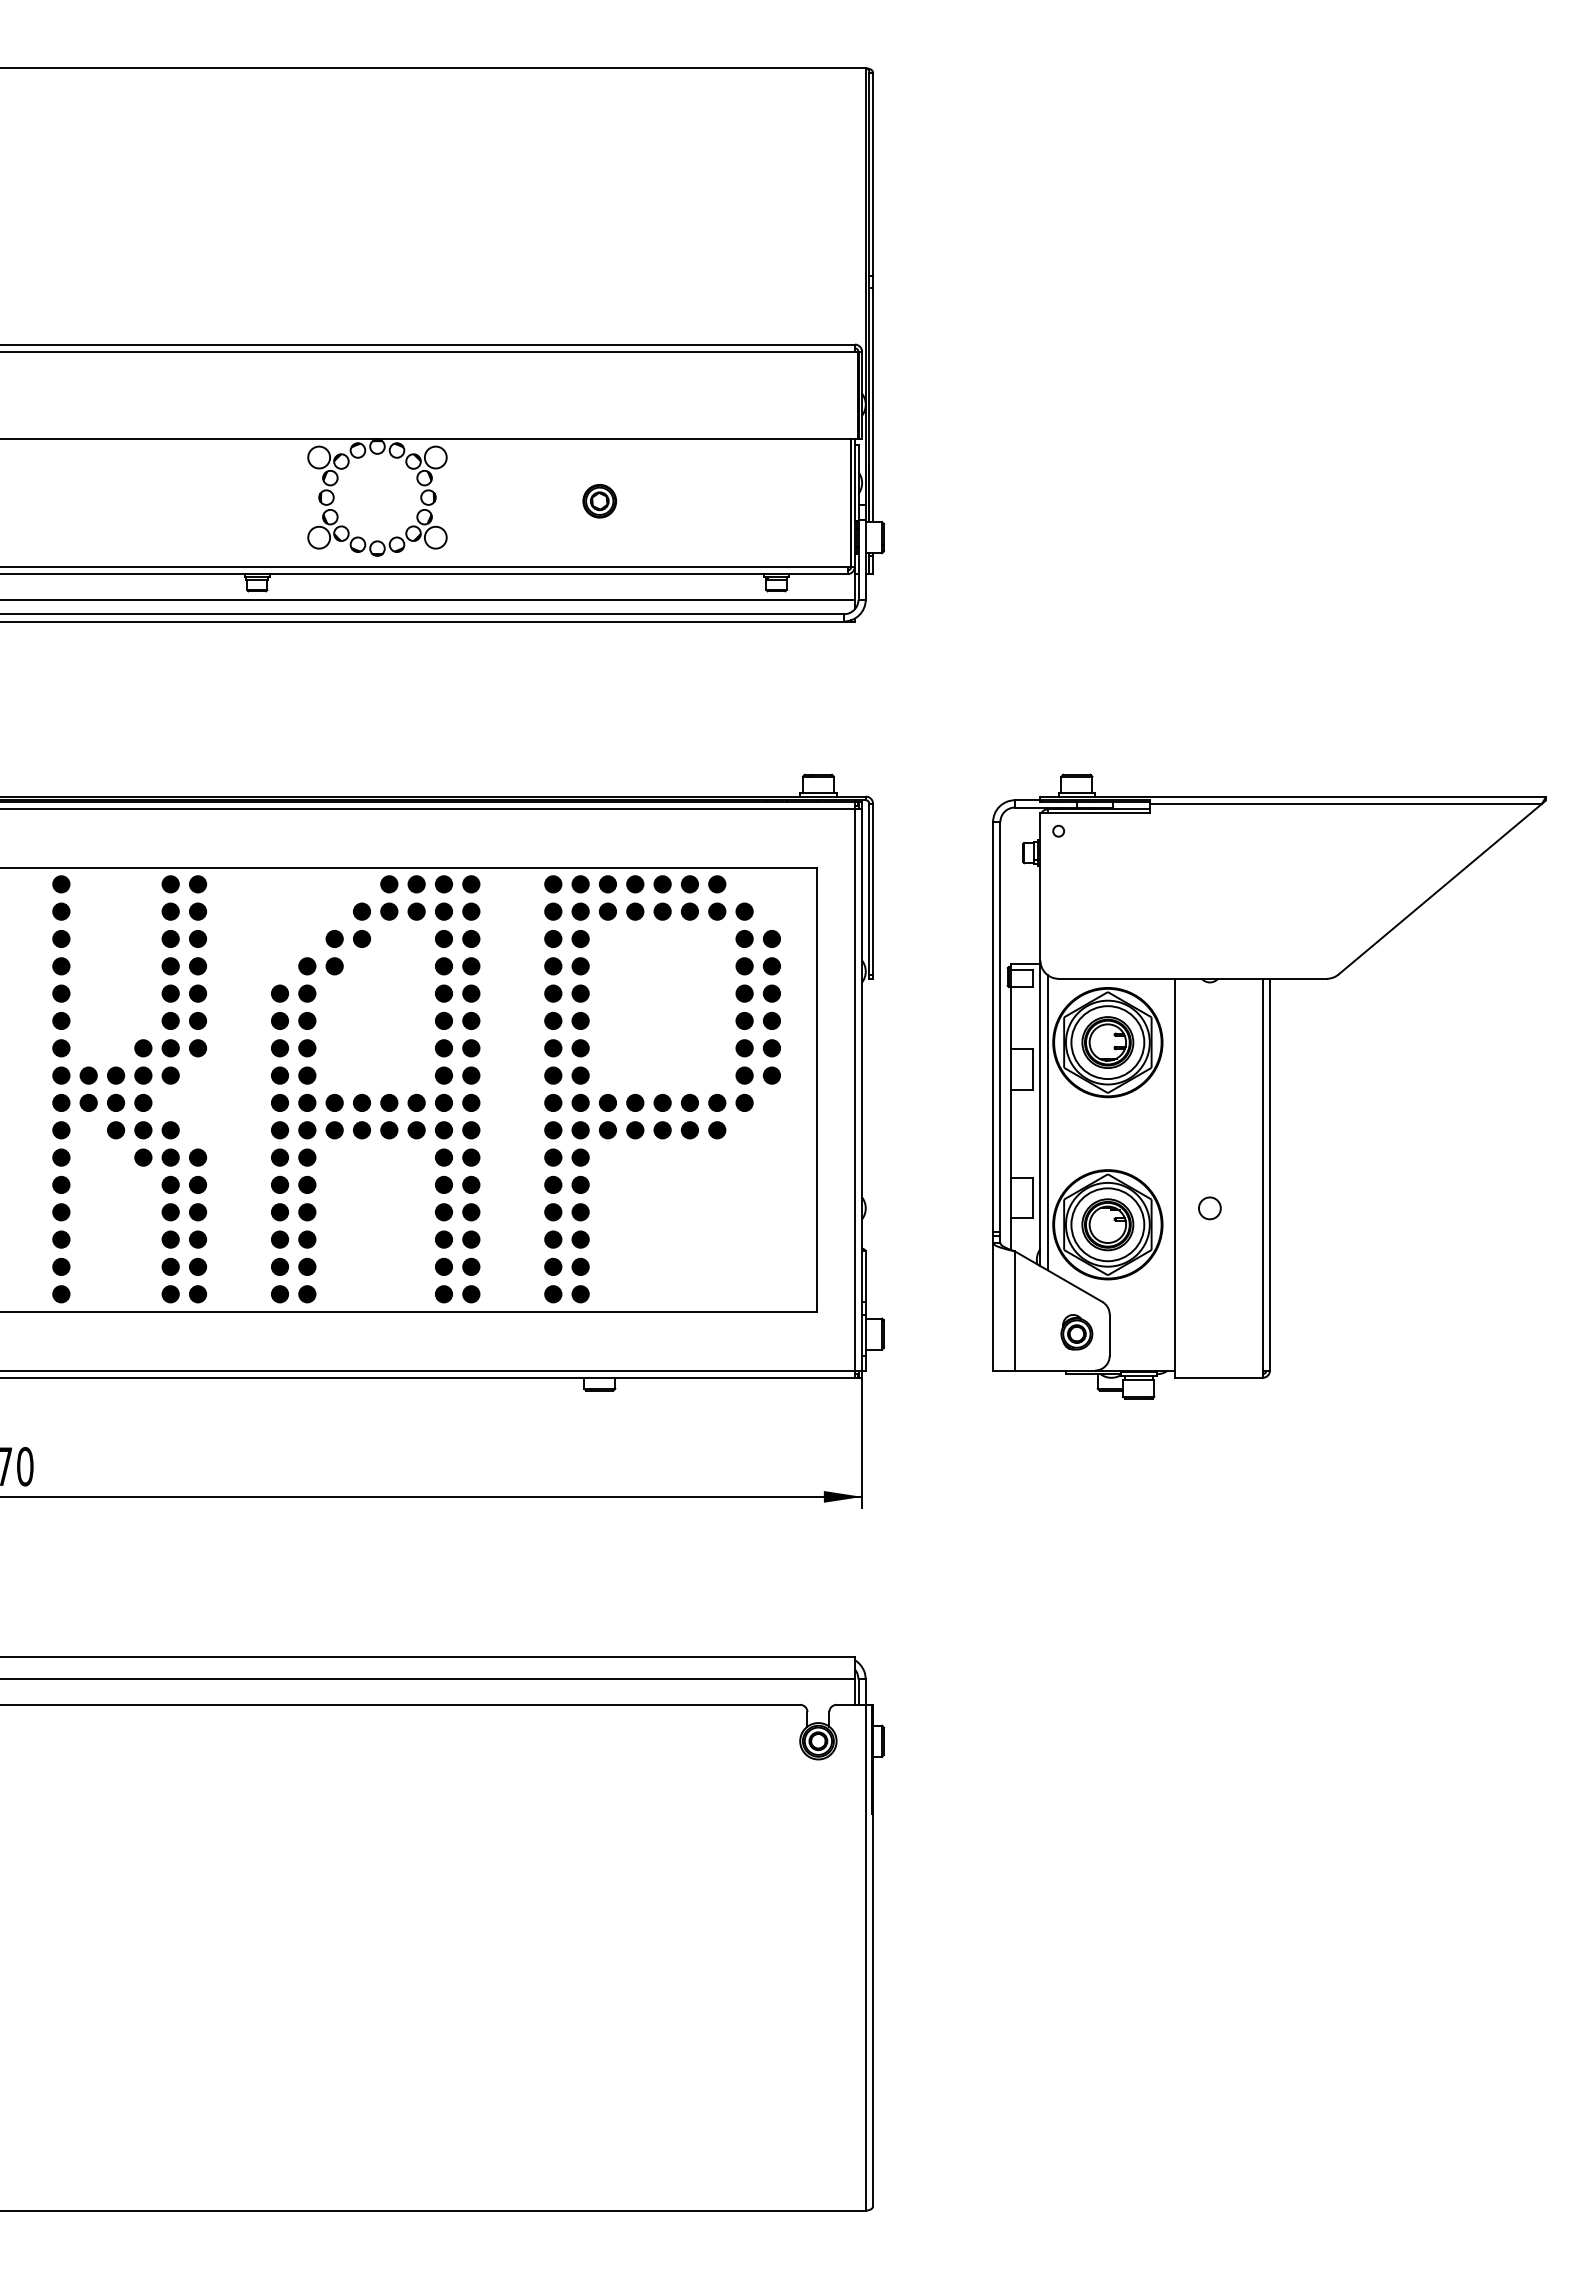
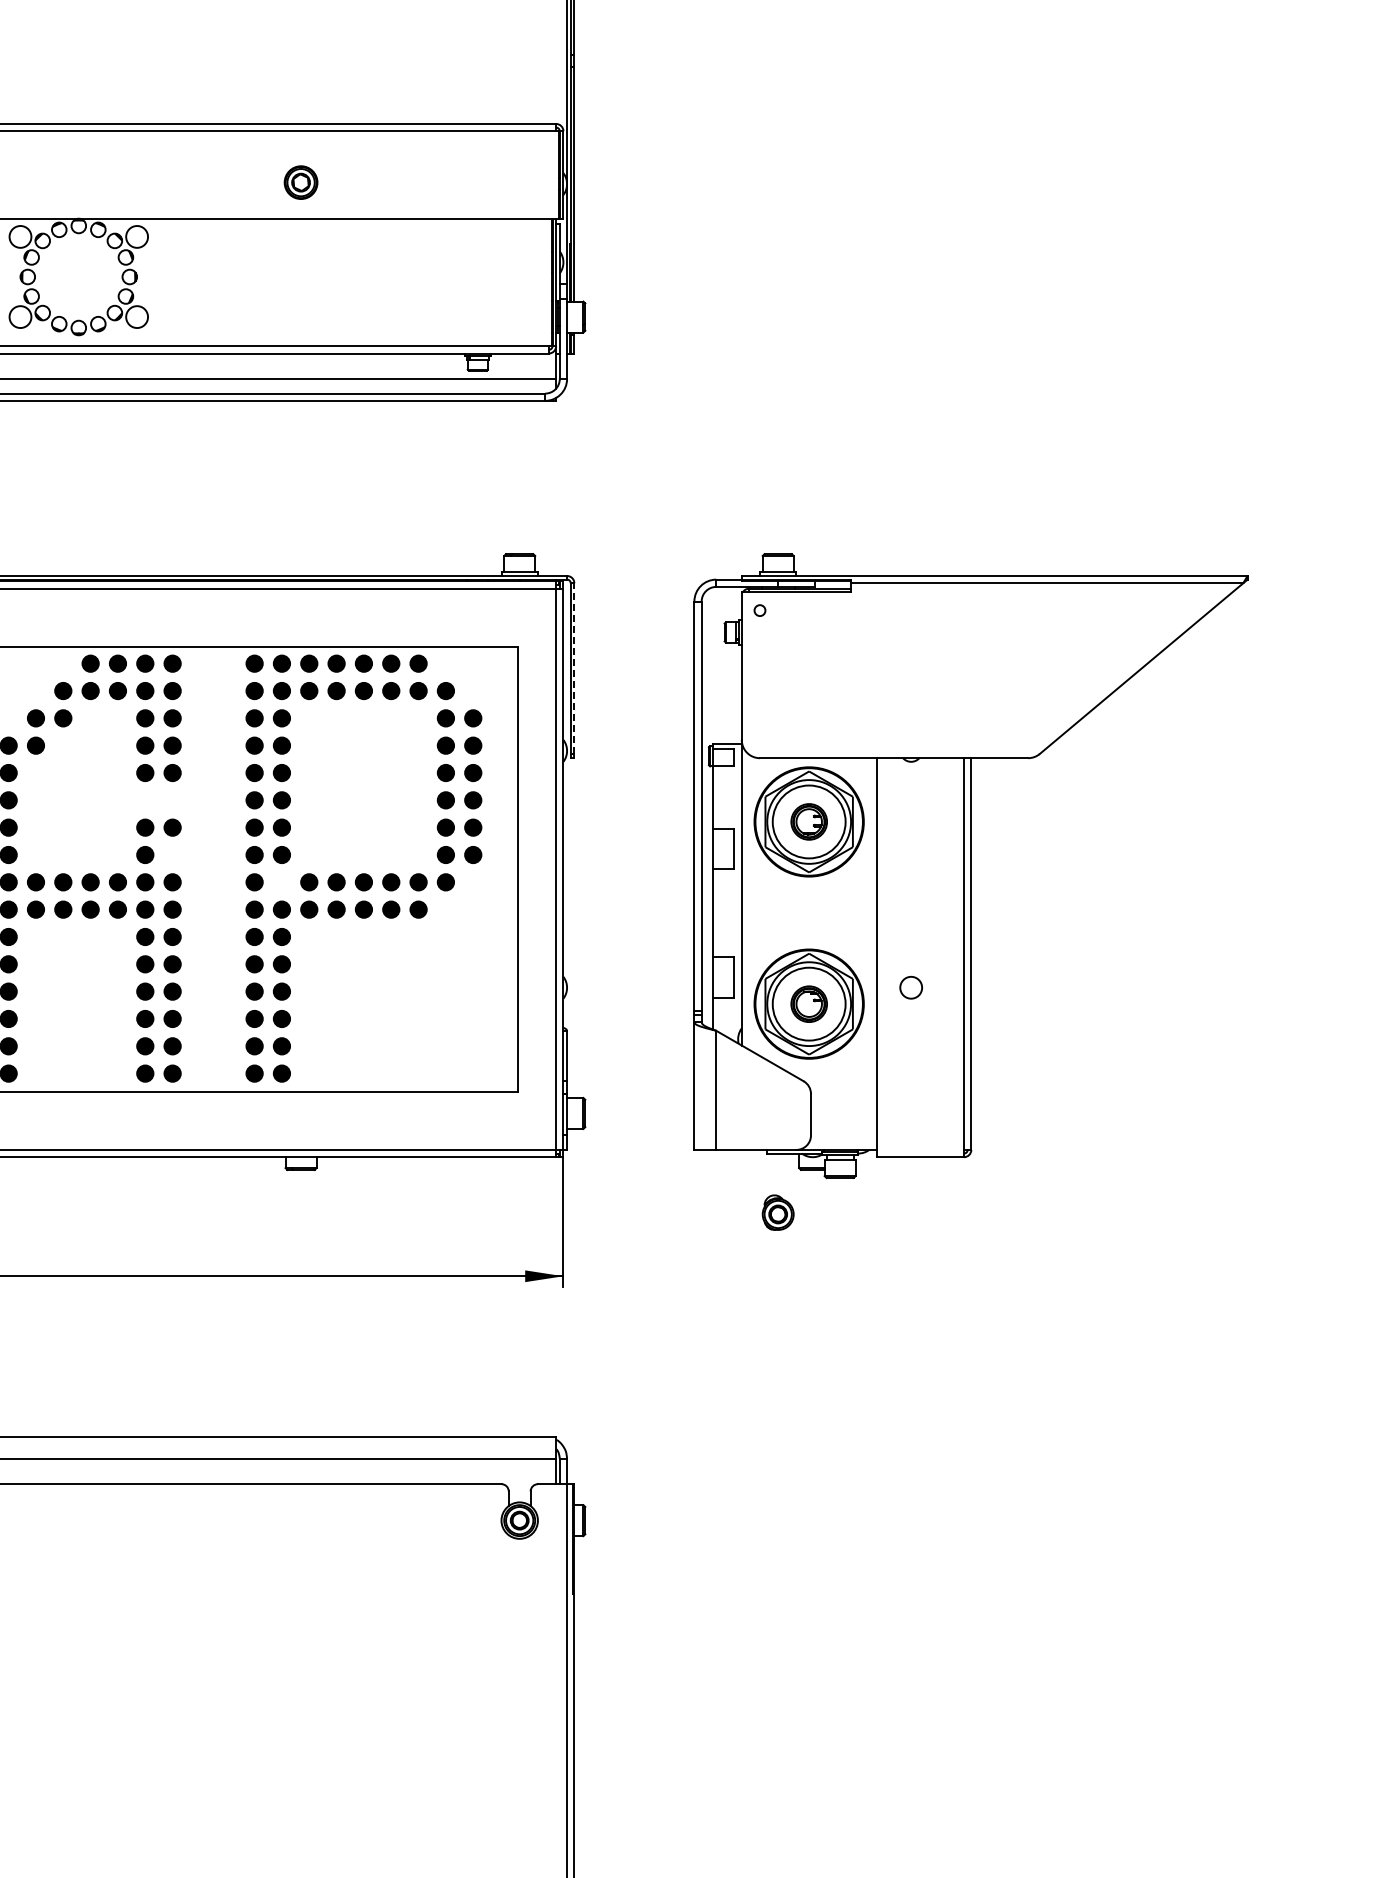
part: (599, 501) -> (300, 182), moved
line: (873, 888) -> (574, 667), solid -> dashed
fill: (443, 1020) -> (144, 799), removed
fill: (471, 1020) -> (172, 799), removed
part: (1107, 1042) -> (808, 821), size x0.7
fill: (471, 1075) -> (172, 854), removed
fill: (580, 1102) -> (281, 881), removed
line: (1047, 1122) -> (748, 901), removed
part: (1107, 1224) -> (808, 1003), size x0.7
part: (1076, 1332) -> (777, 1212), moved

